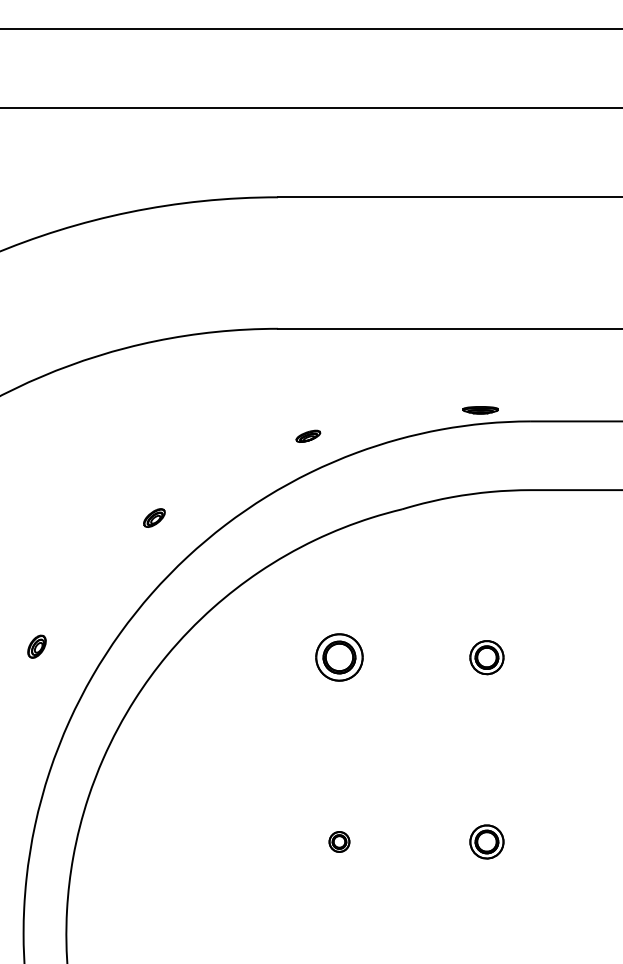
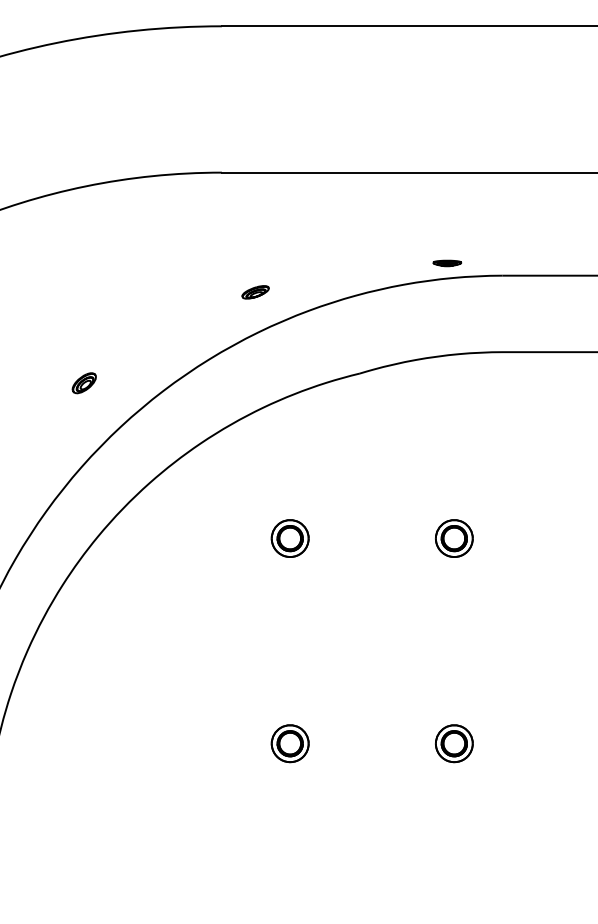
part: (480, 410) -> (447, 263), size x0.71
part: (339, 657) -> (290, 538), size x0.71
part: (339, 841) -> (290, 743), size x1.67

